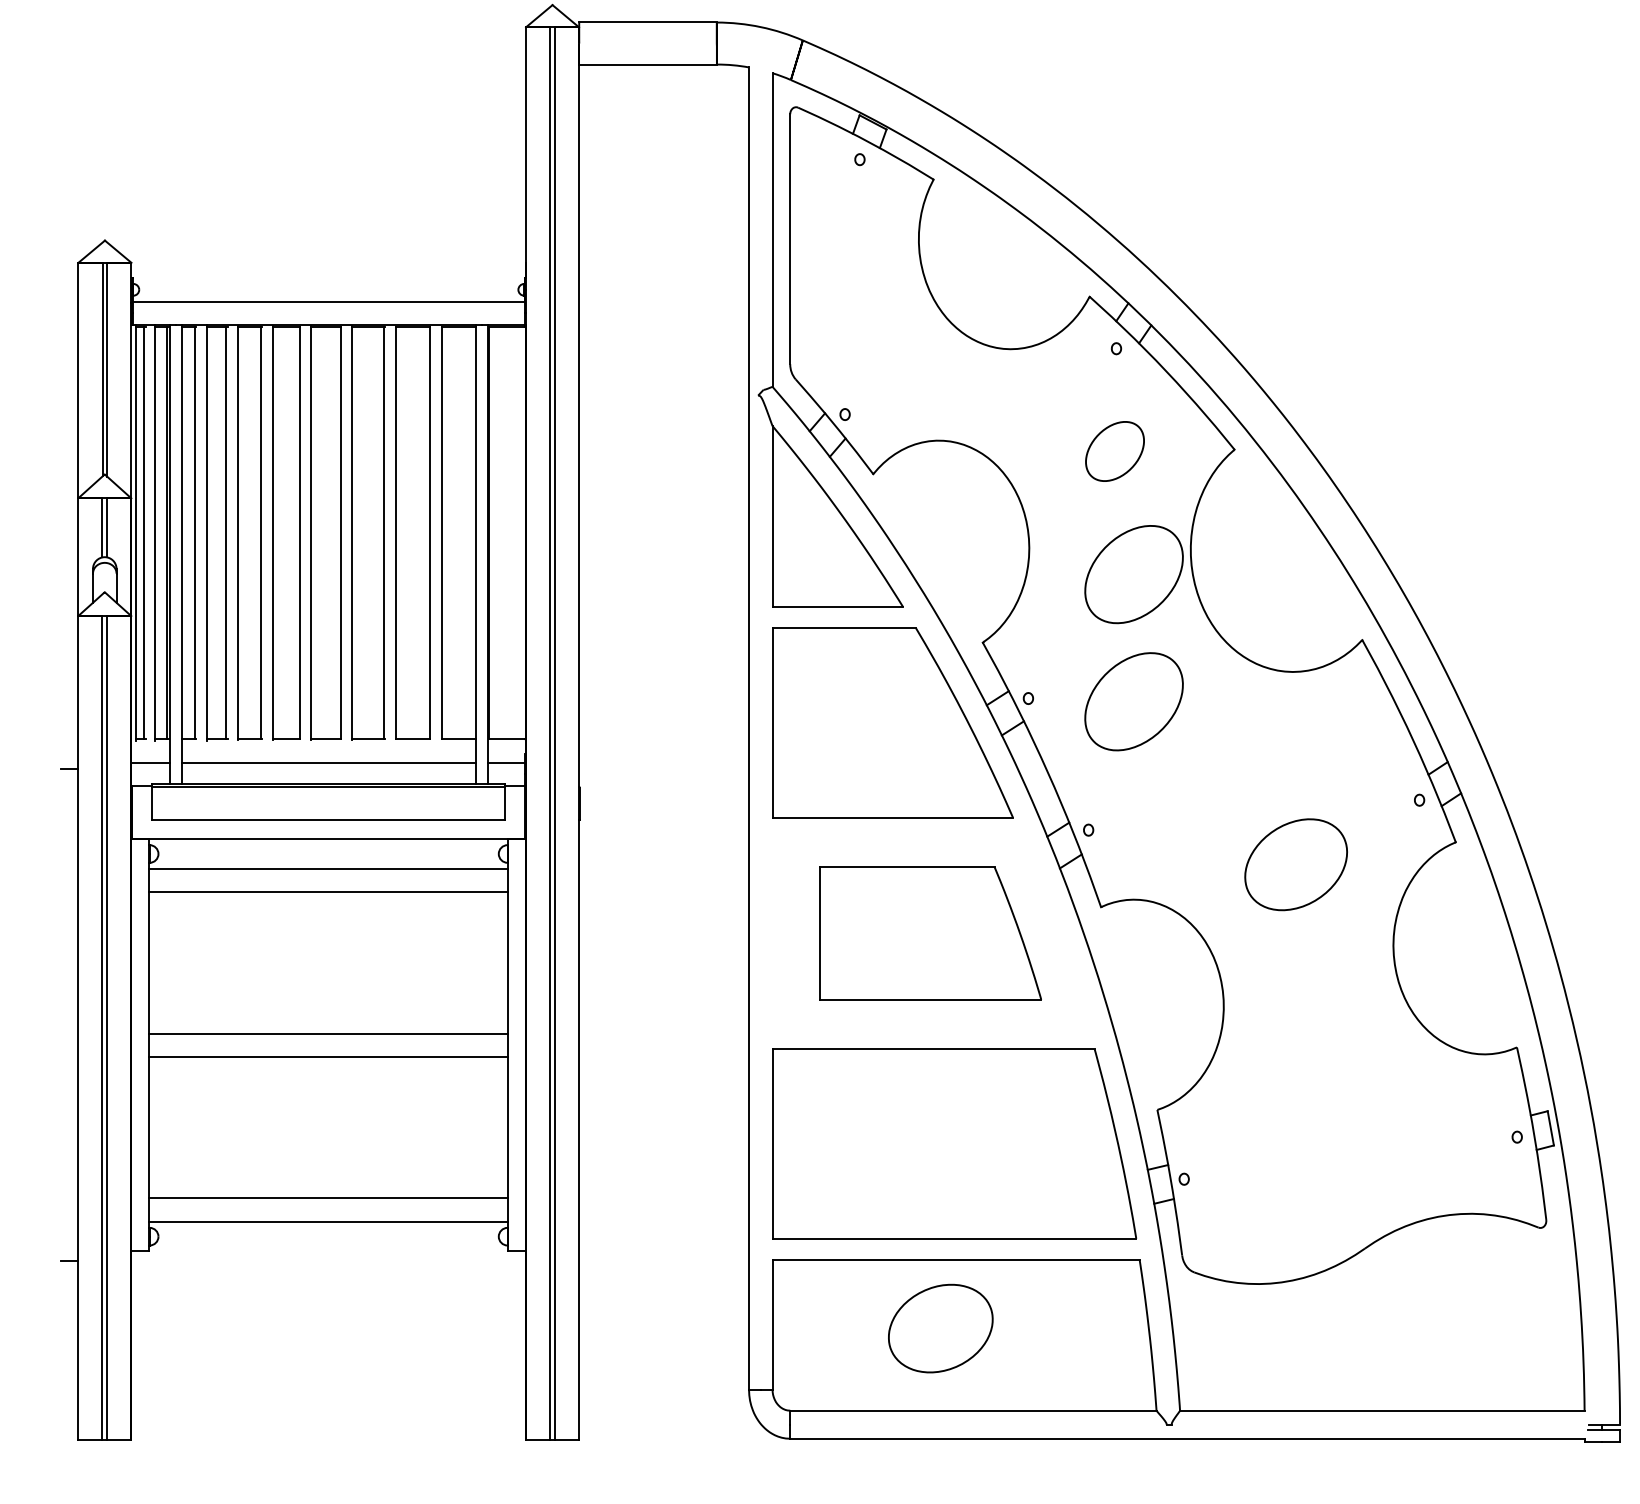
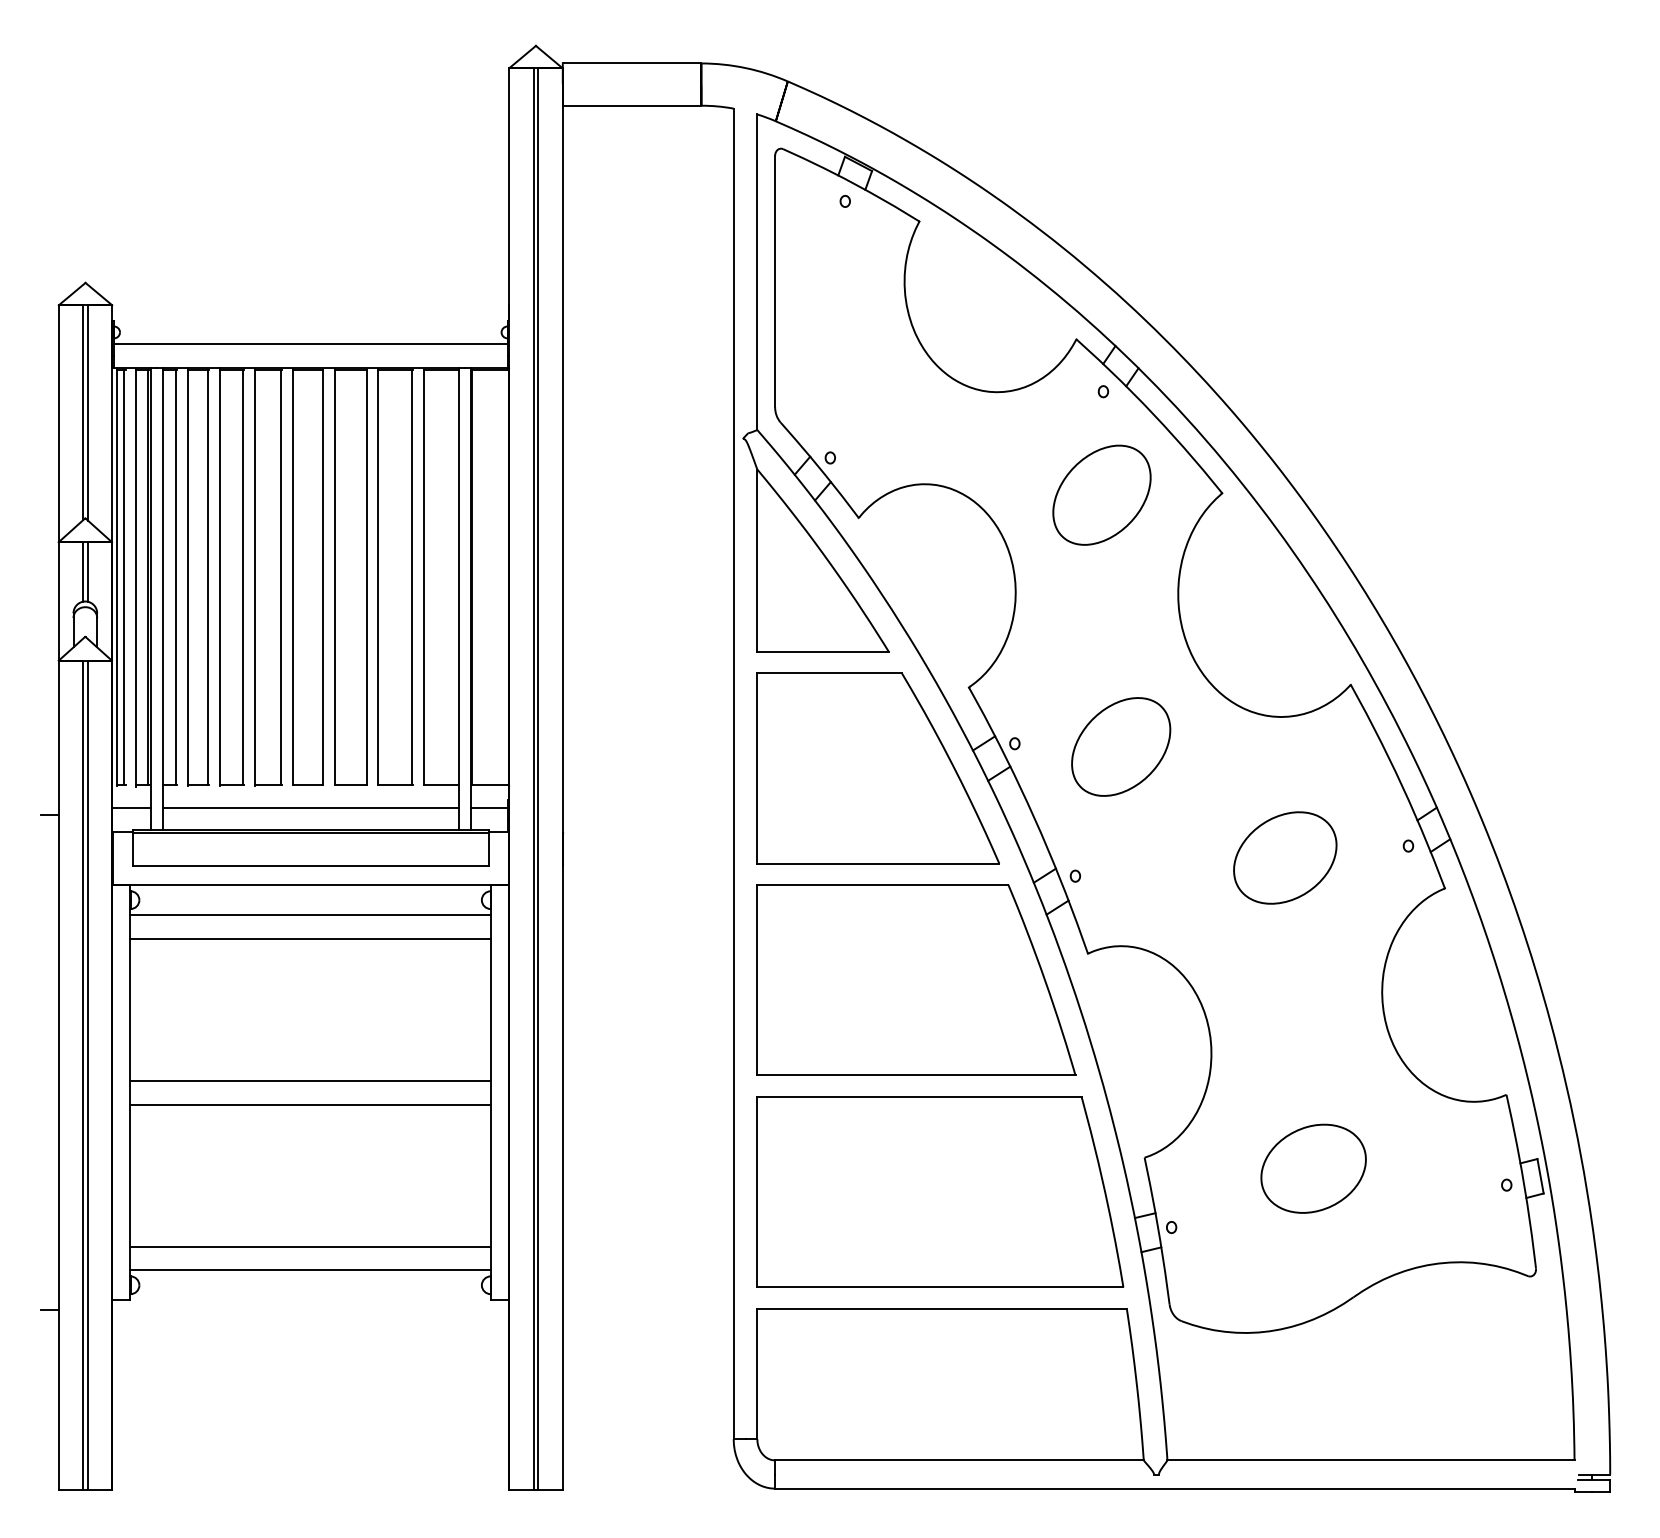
part: (1114, 450) -> (1101, 494), size x1.67
part: (1134, 574) -> (1121, 618), removed
part: (1296, 864) -> (1285, 857), moved
part: (930, 932) -> (916, 979), size x1.43
part: (940, 1328) -> (1313, 1168), moved

